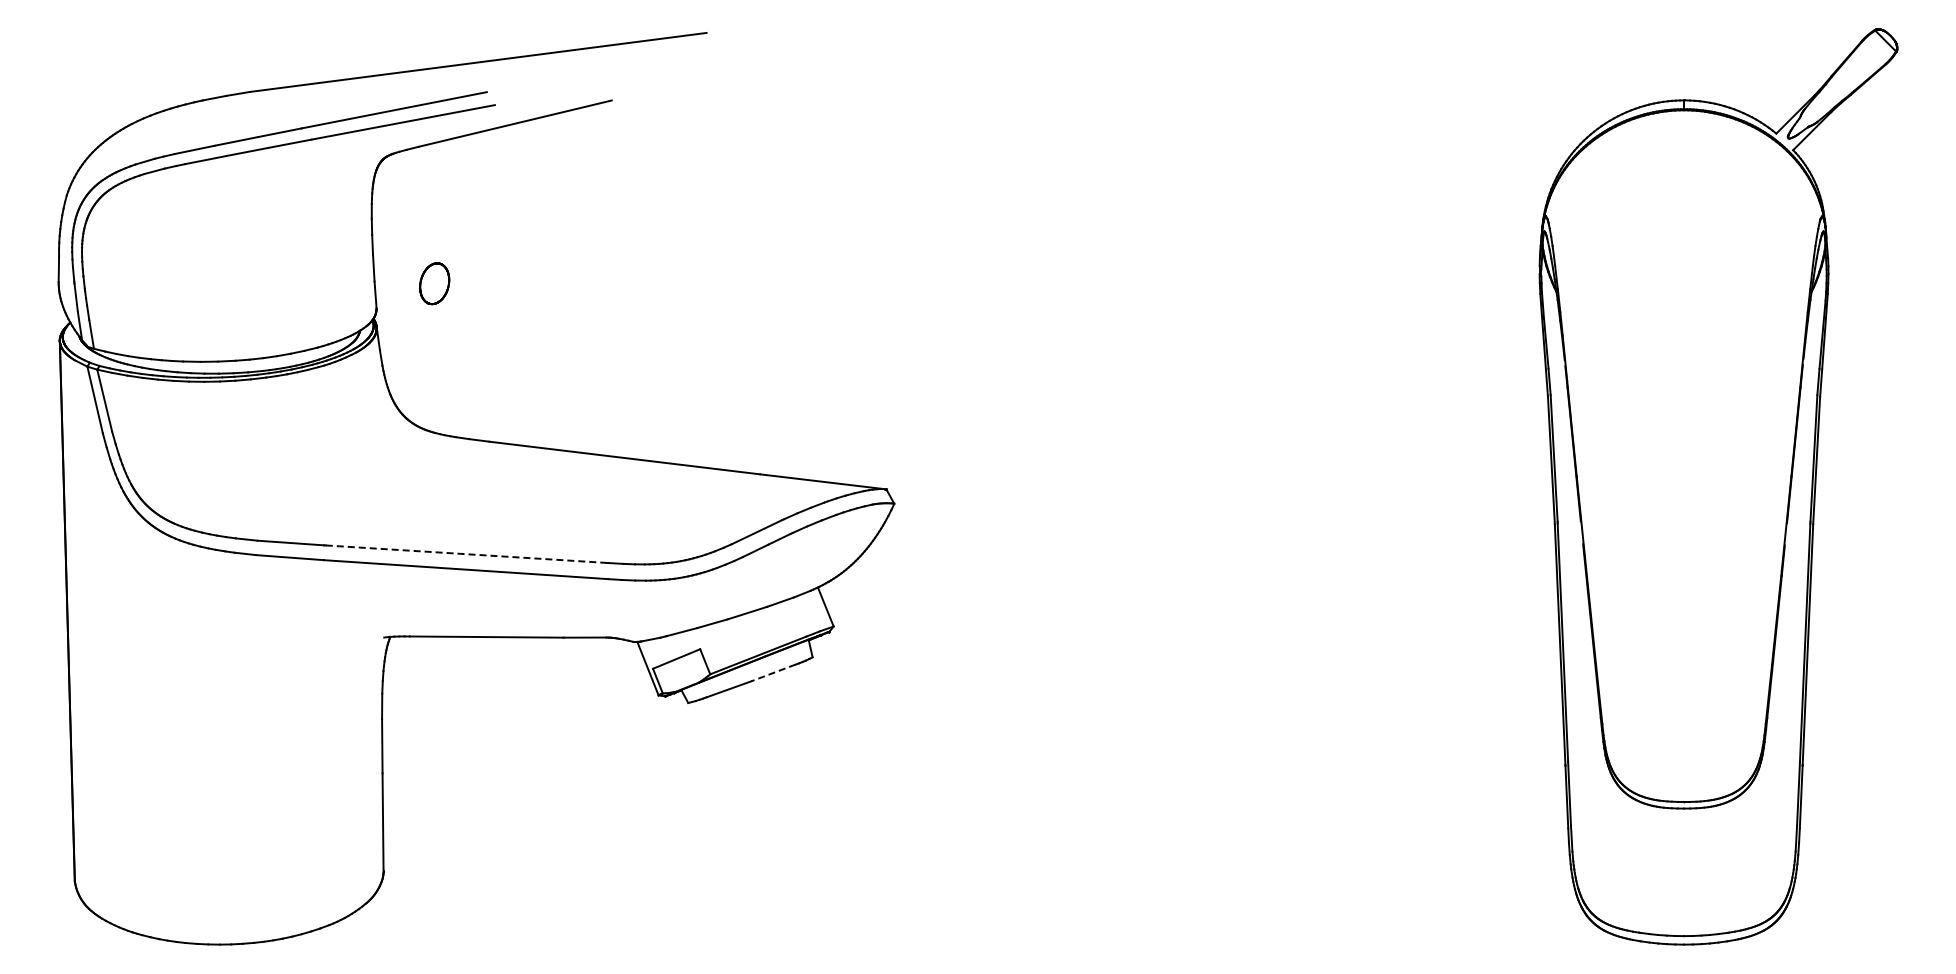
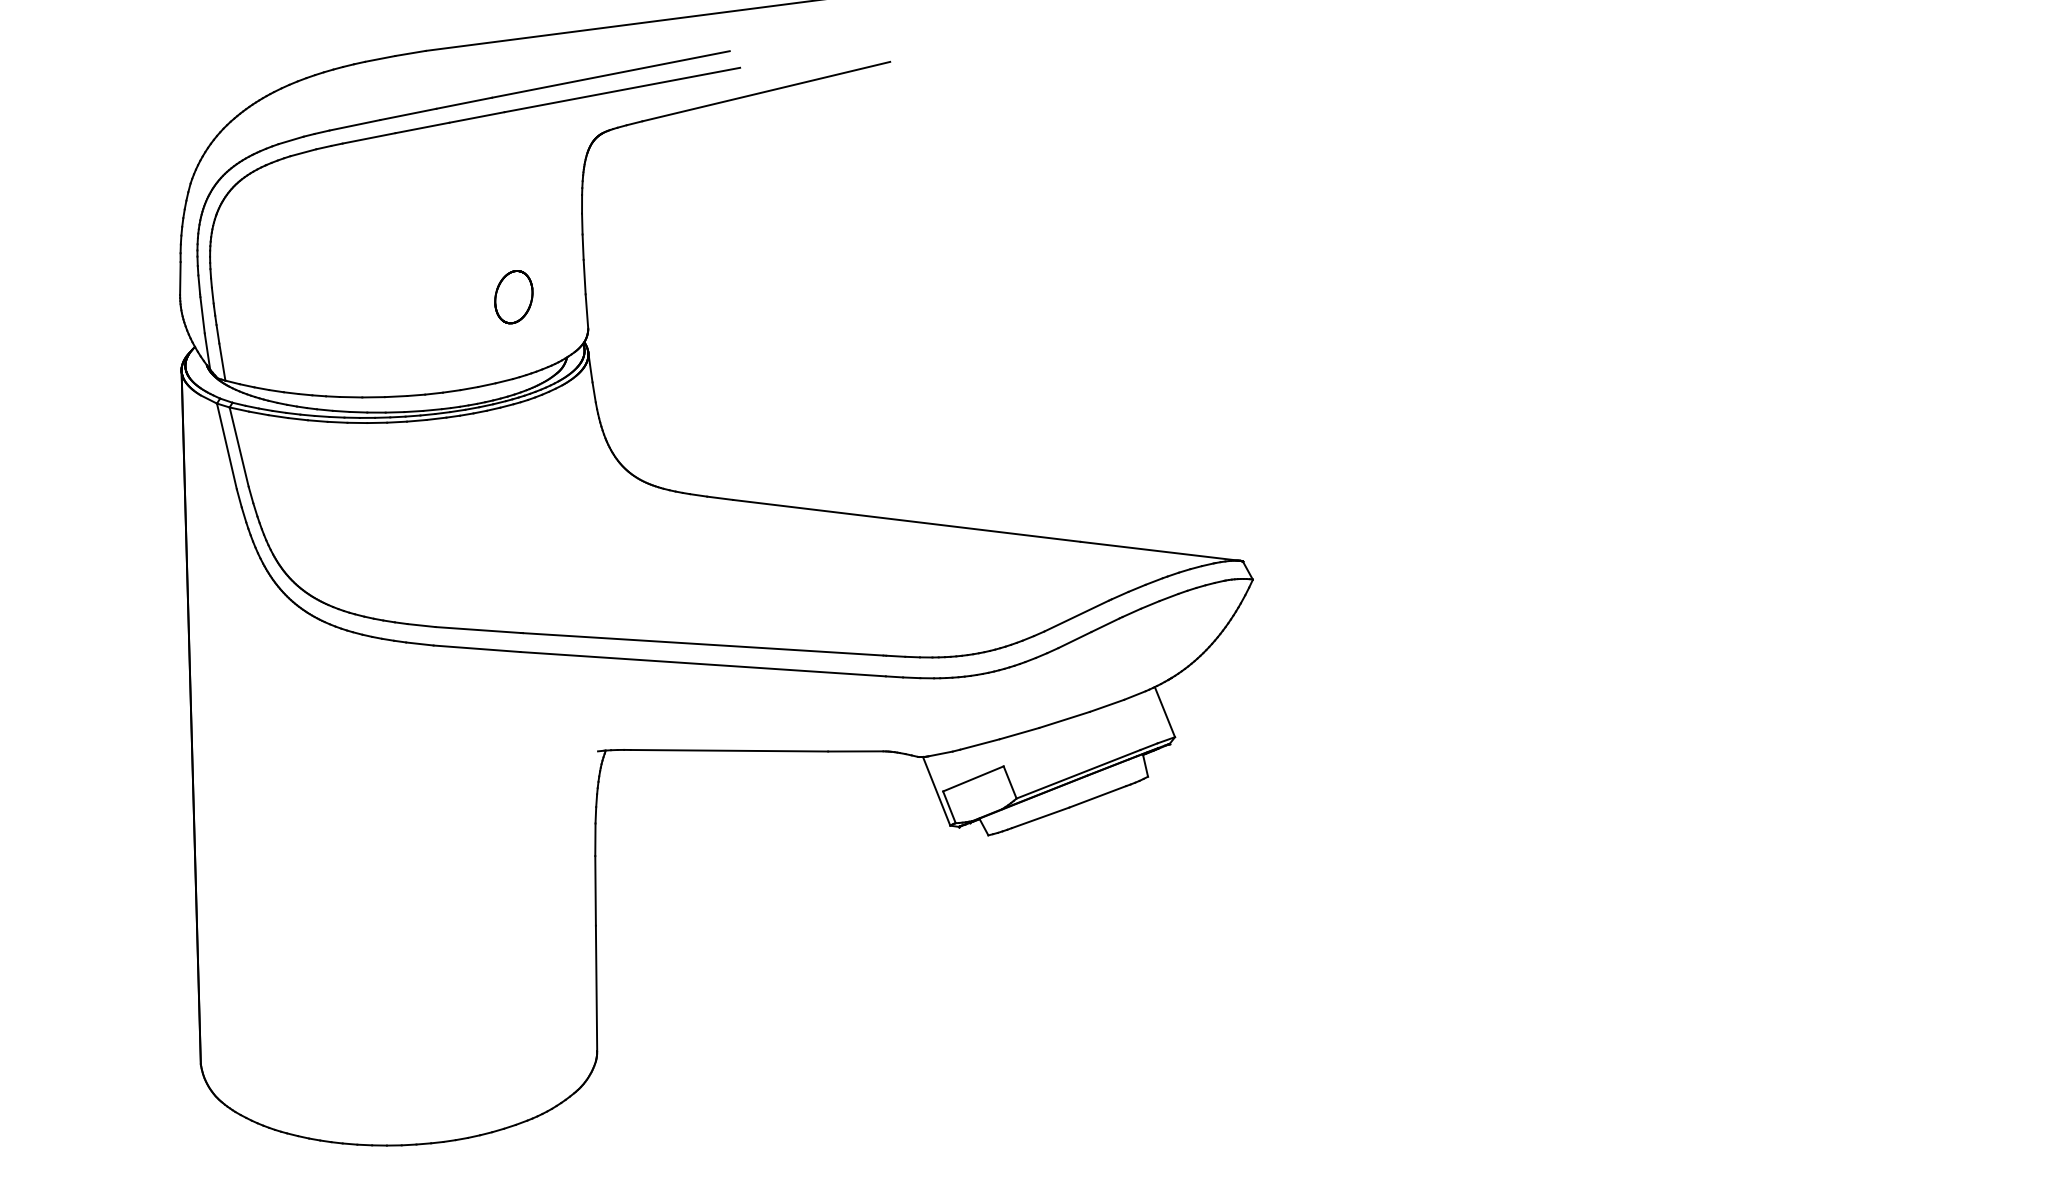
part: (434, 283) -> (513, 296), moved
line: (466, 554) -> (703, 644), dashed -> solid
line: (773, 672) -> (1097, 796), dashed -> solid

